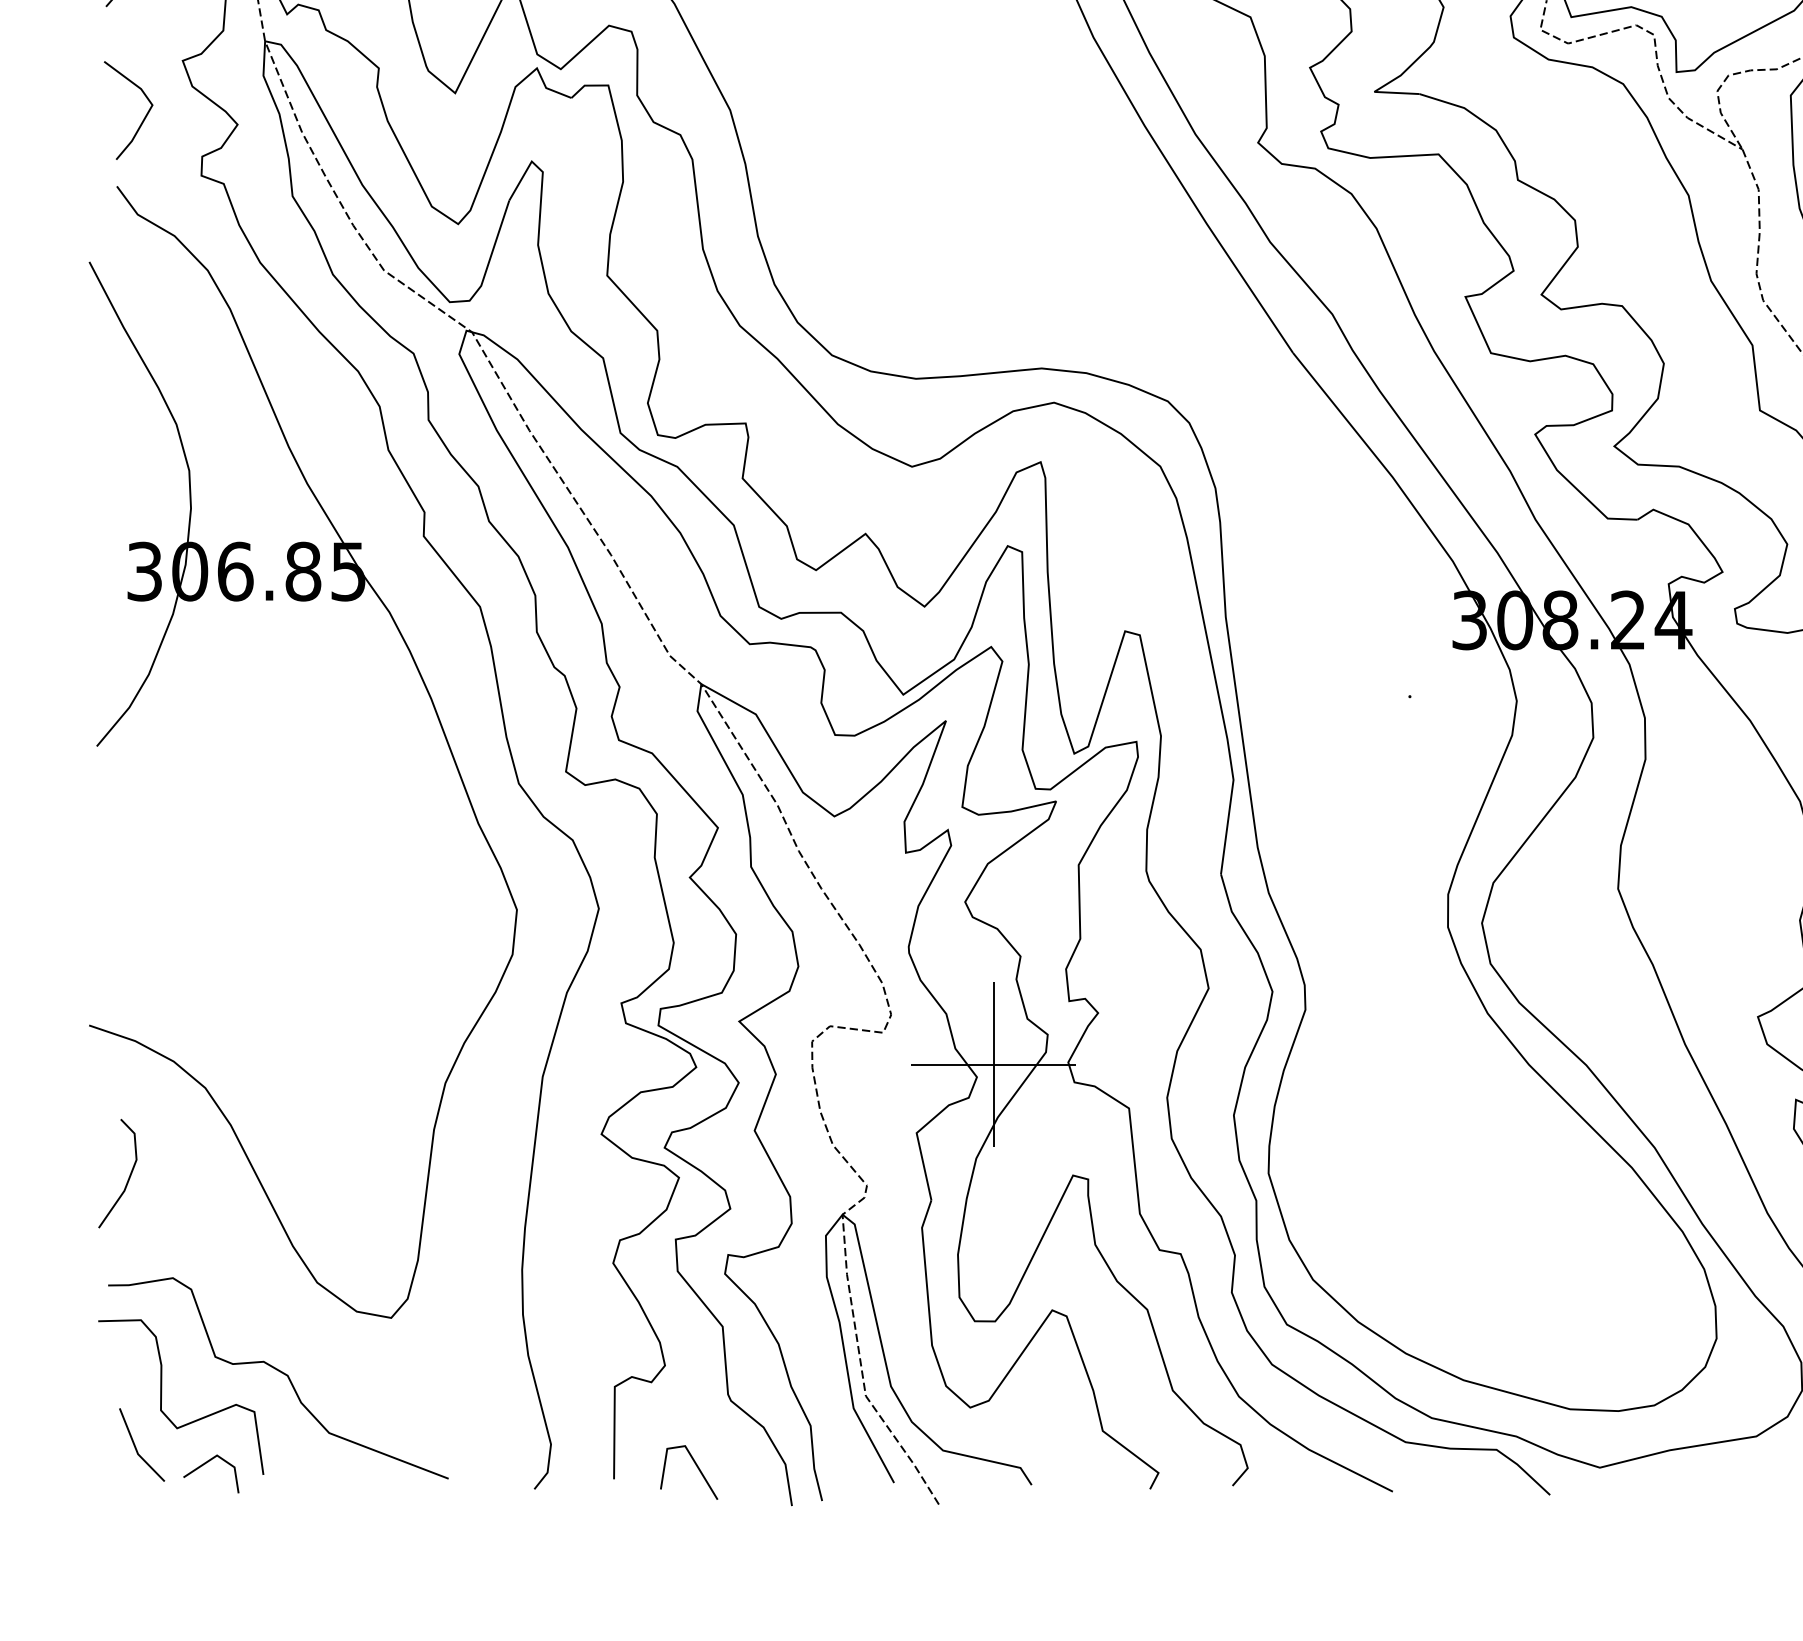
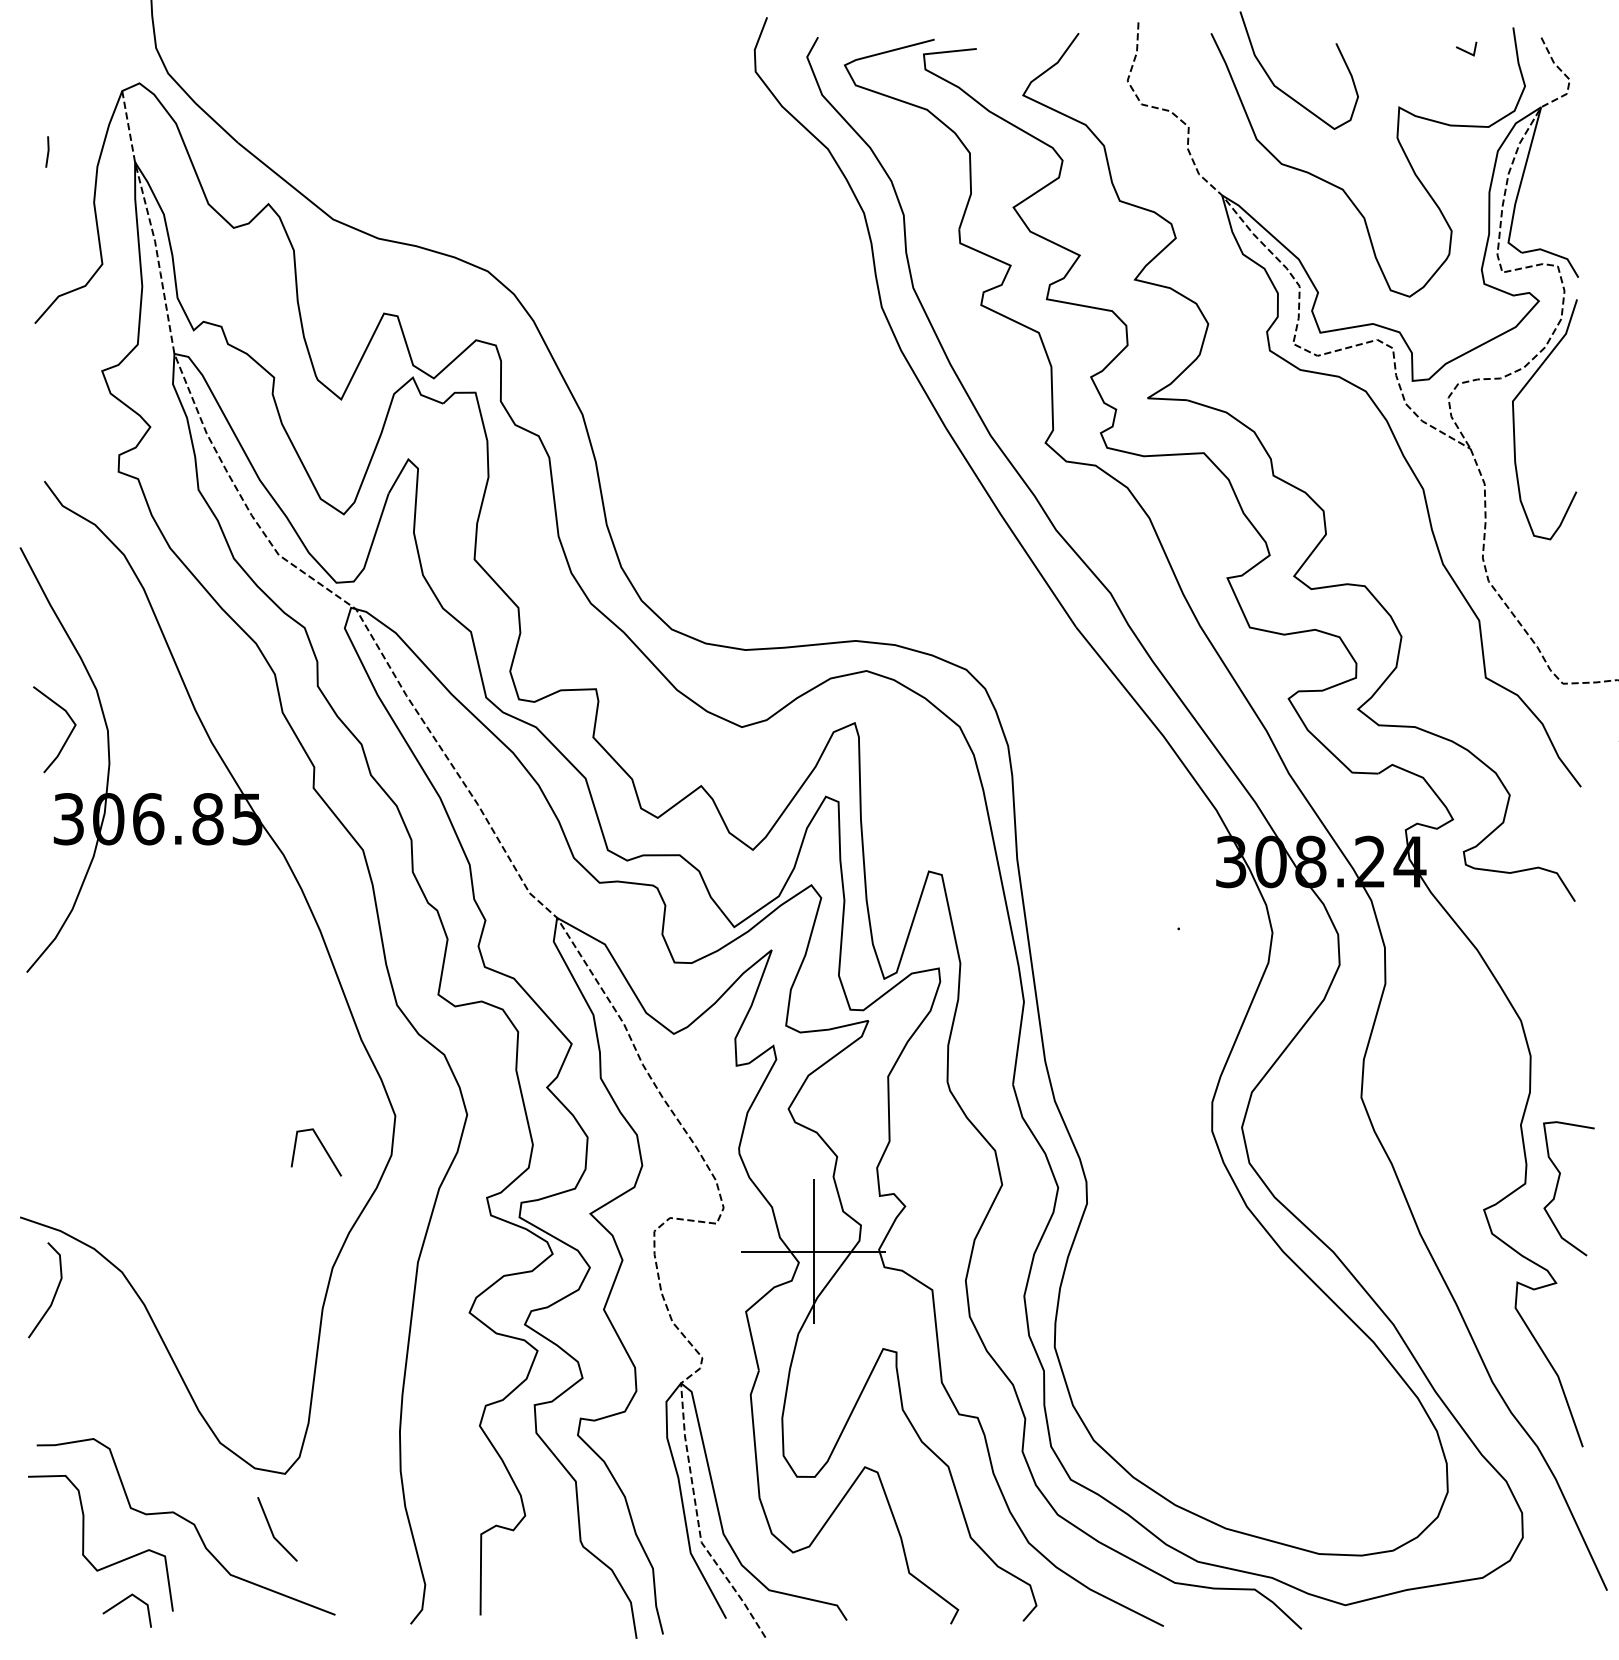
line: (142, 120) -> (66, 738), moved
line: (128, 1177) -> (54, 1293), moved
line: (136, 1446) -> (272, 1530), moved
line: (696, 1466) -> (322, 1147), moved

